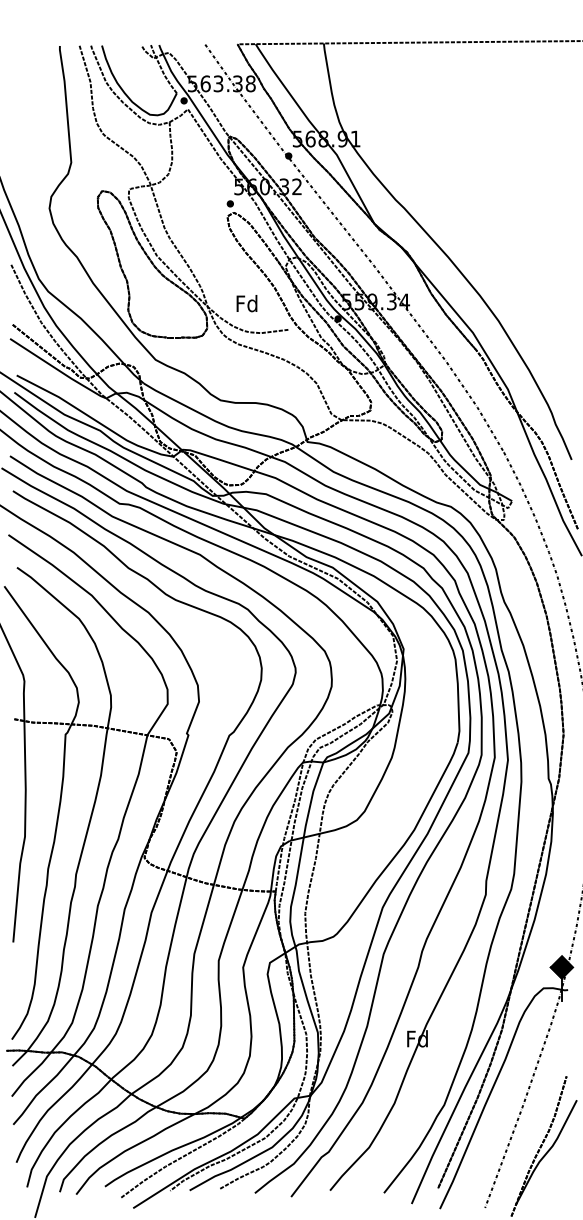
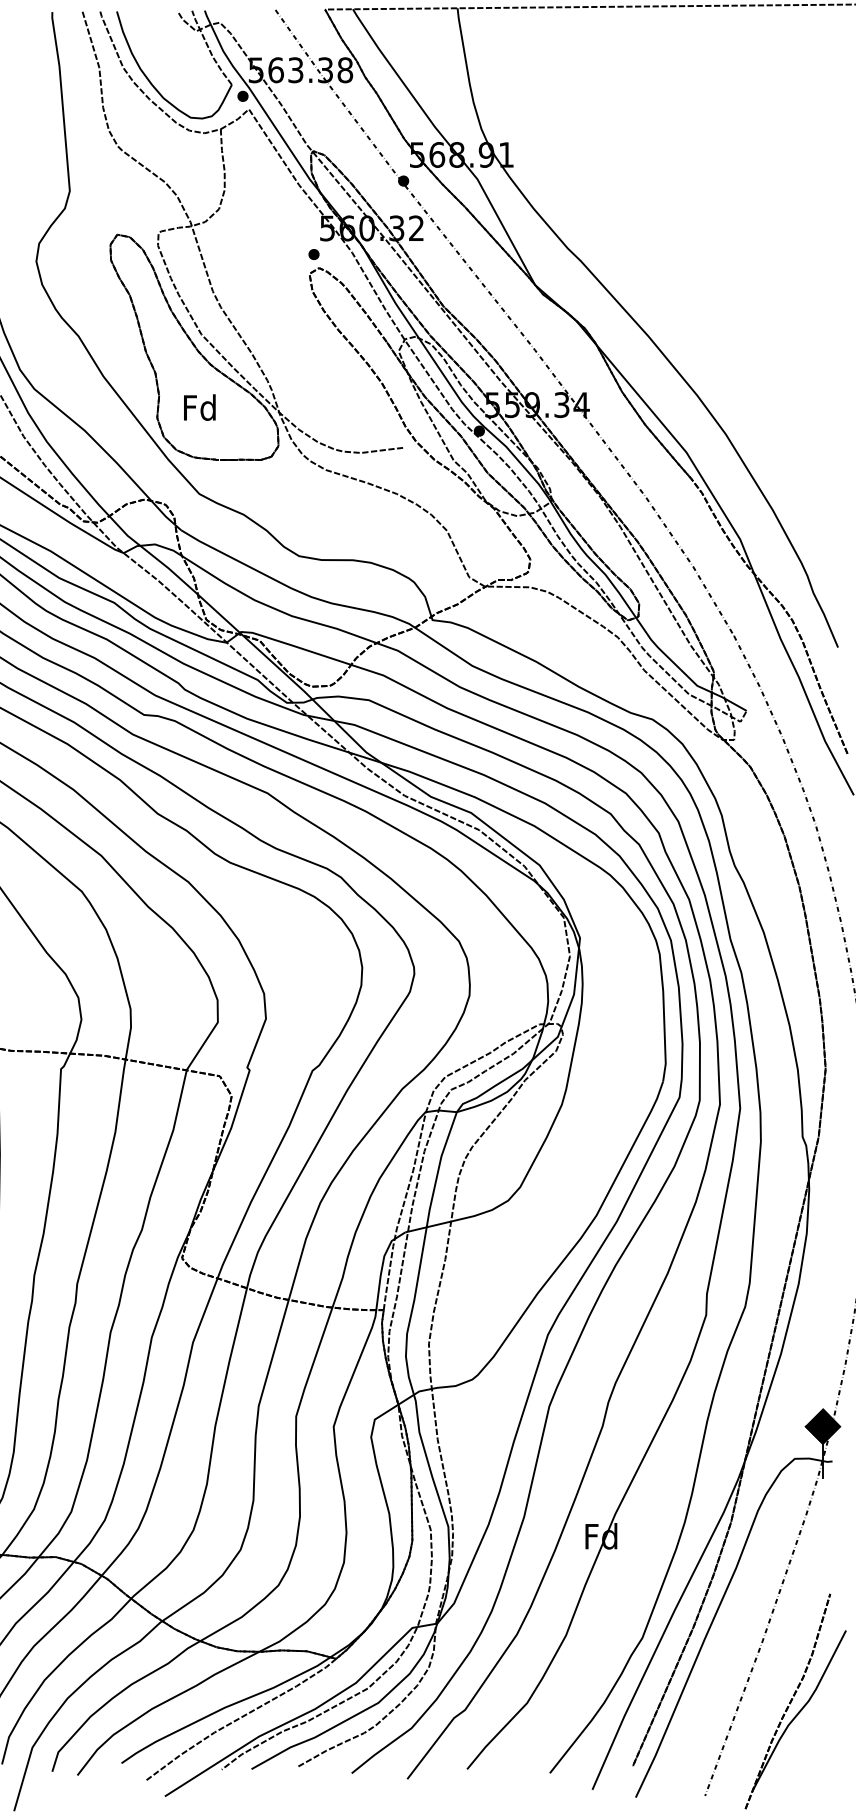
text: (246, 303) -> (199, 407), moved

